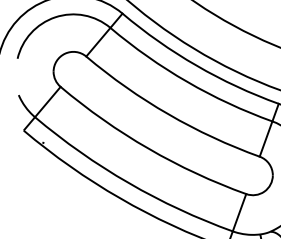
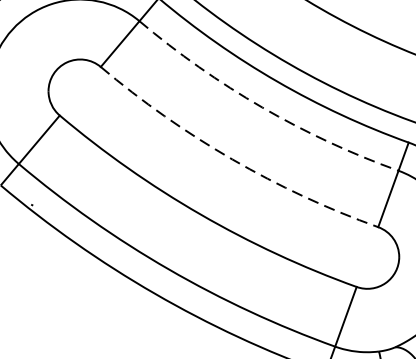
arc: (187, 81) -> (262, 106), solid -> dashed
arc: (168, 114) -> (232, 159), solid -> dashed

